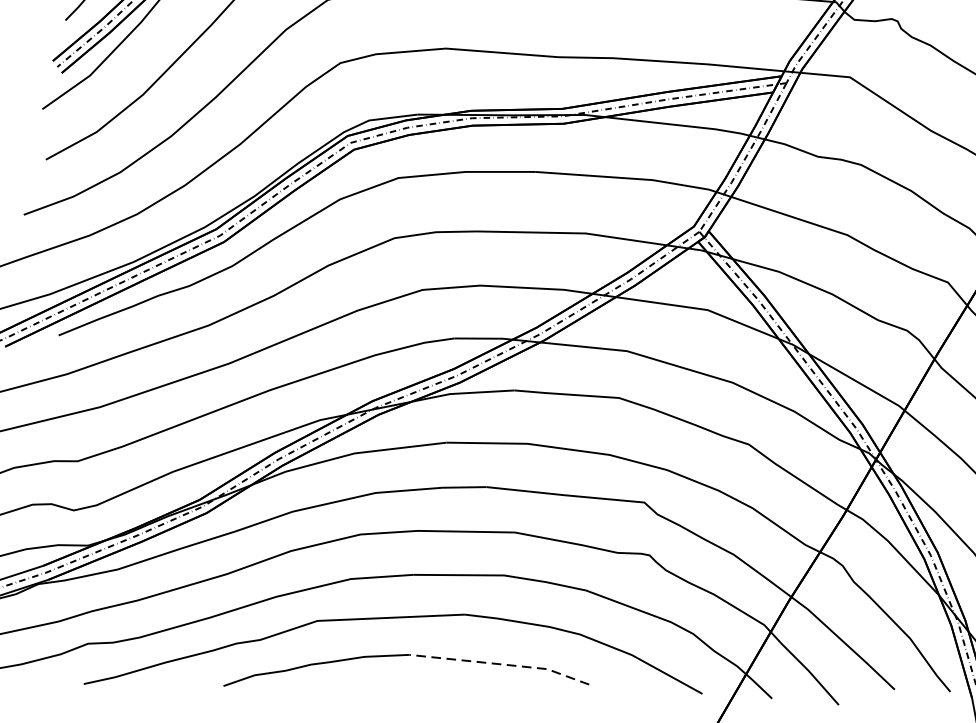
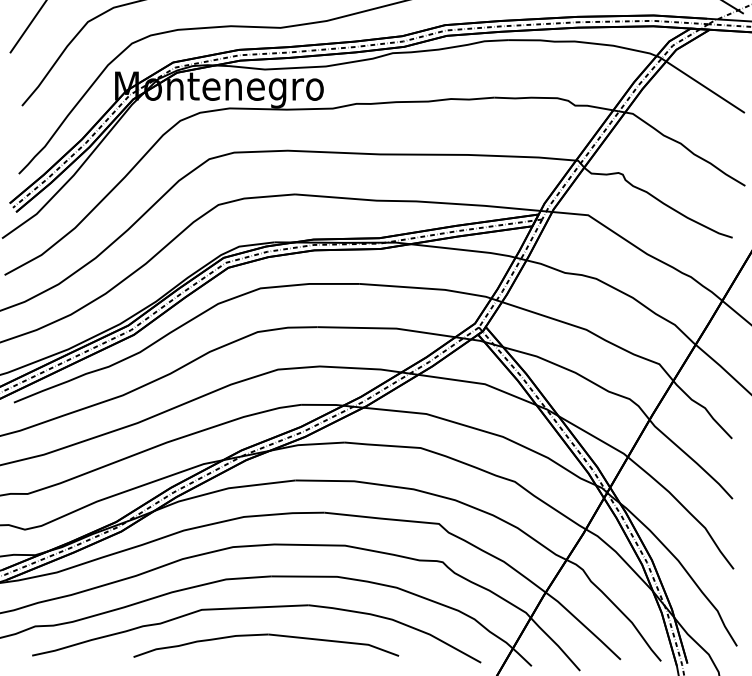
line: (500, 664) -> (334, 641), dashed -> solid

